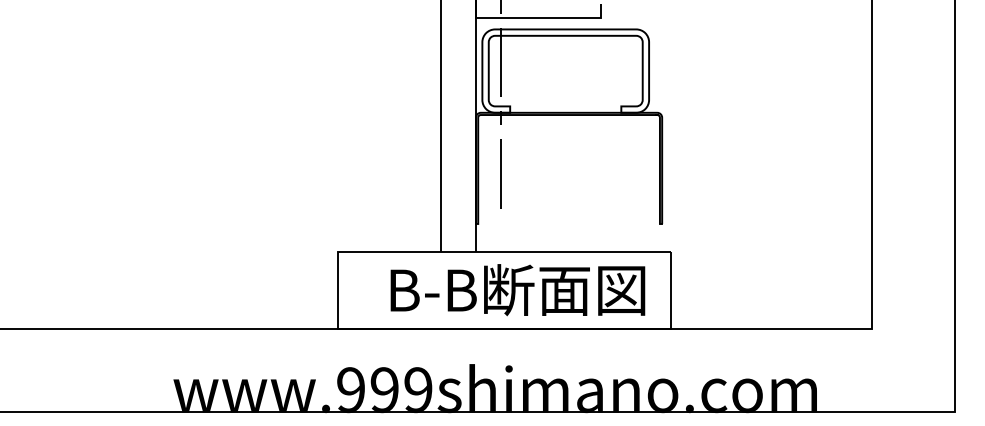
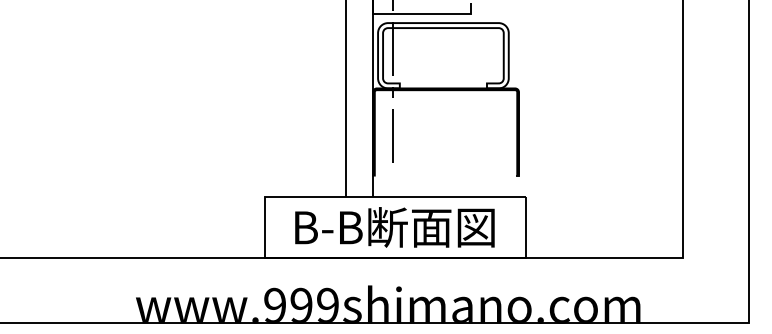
text: (517, 290) -> (394, 227), moved

